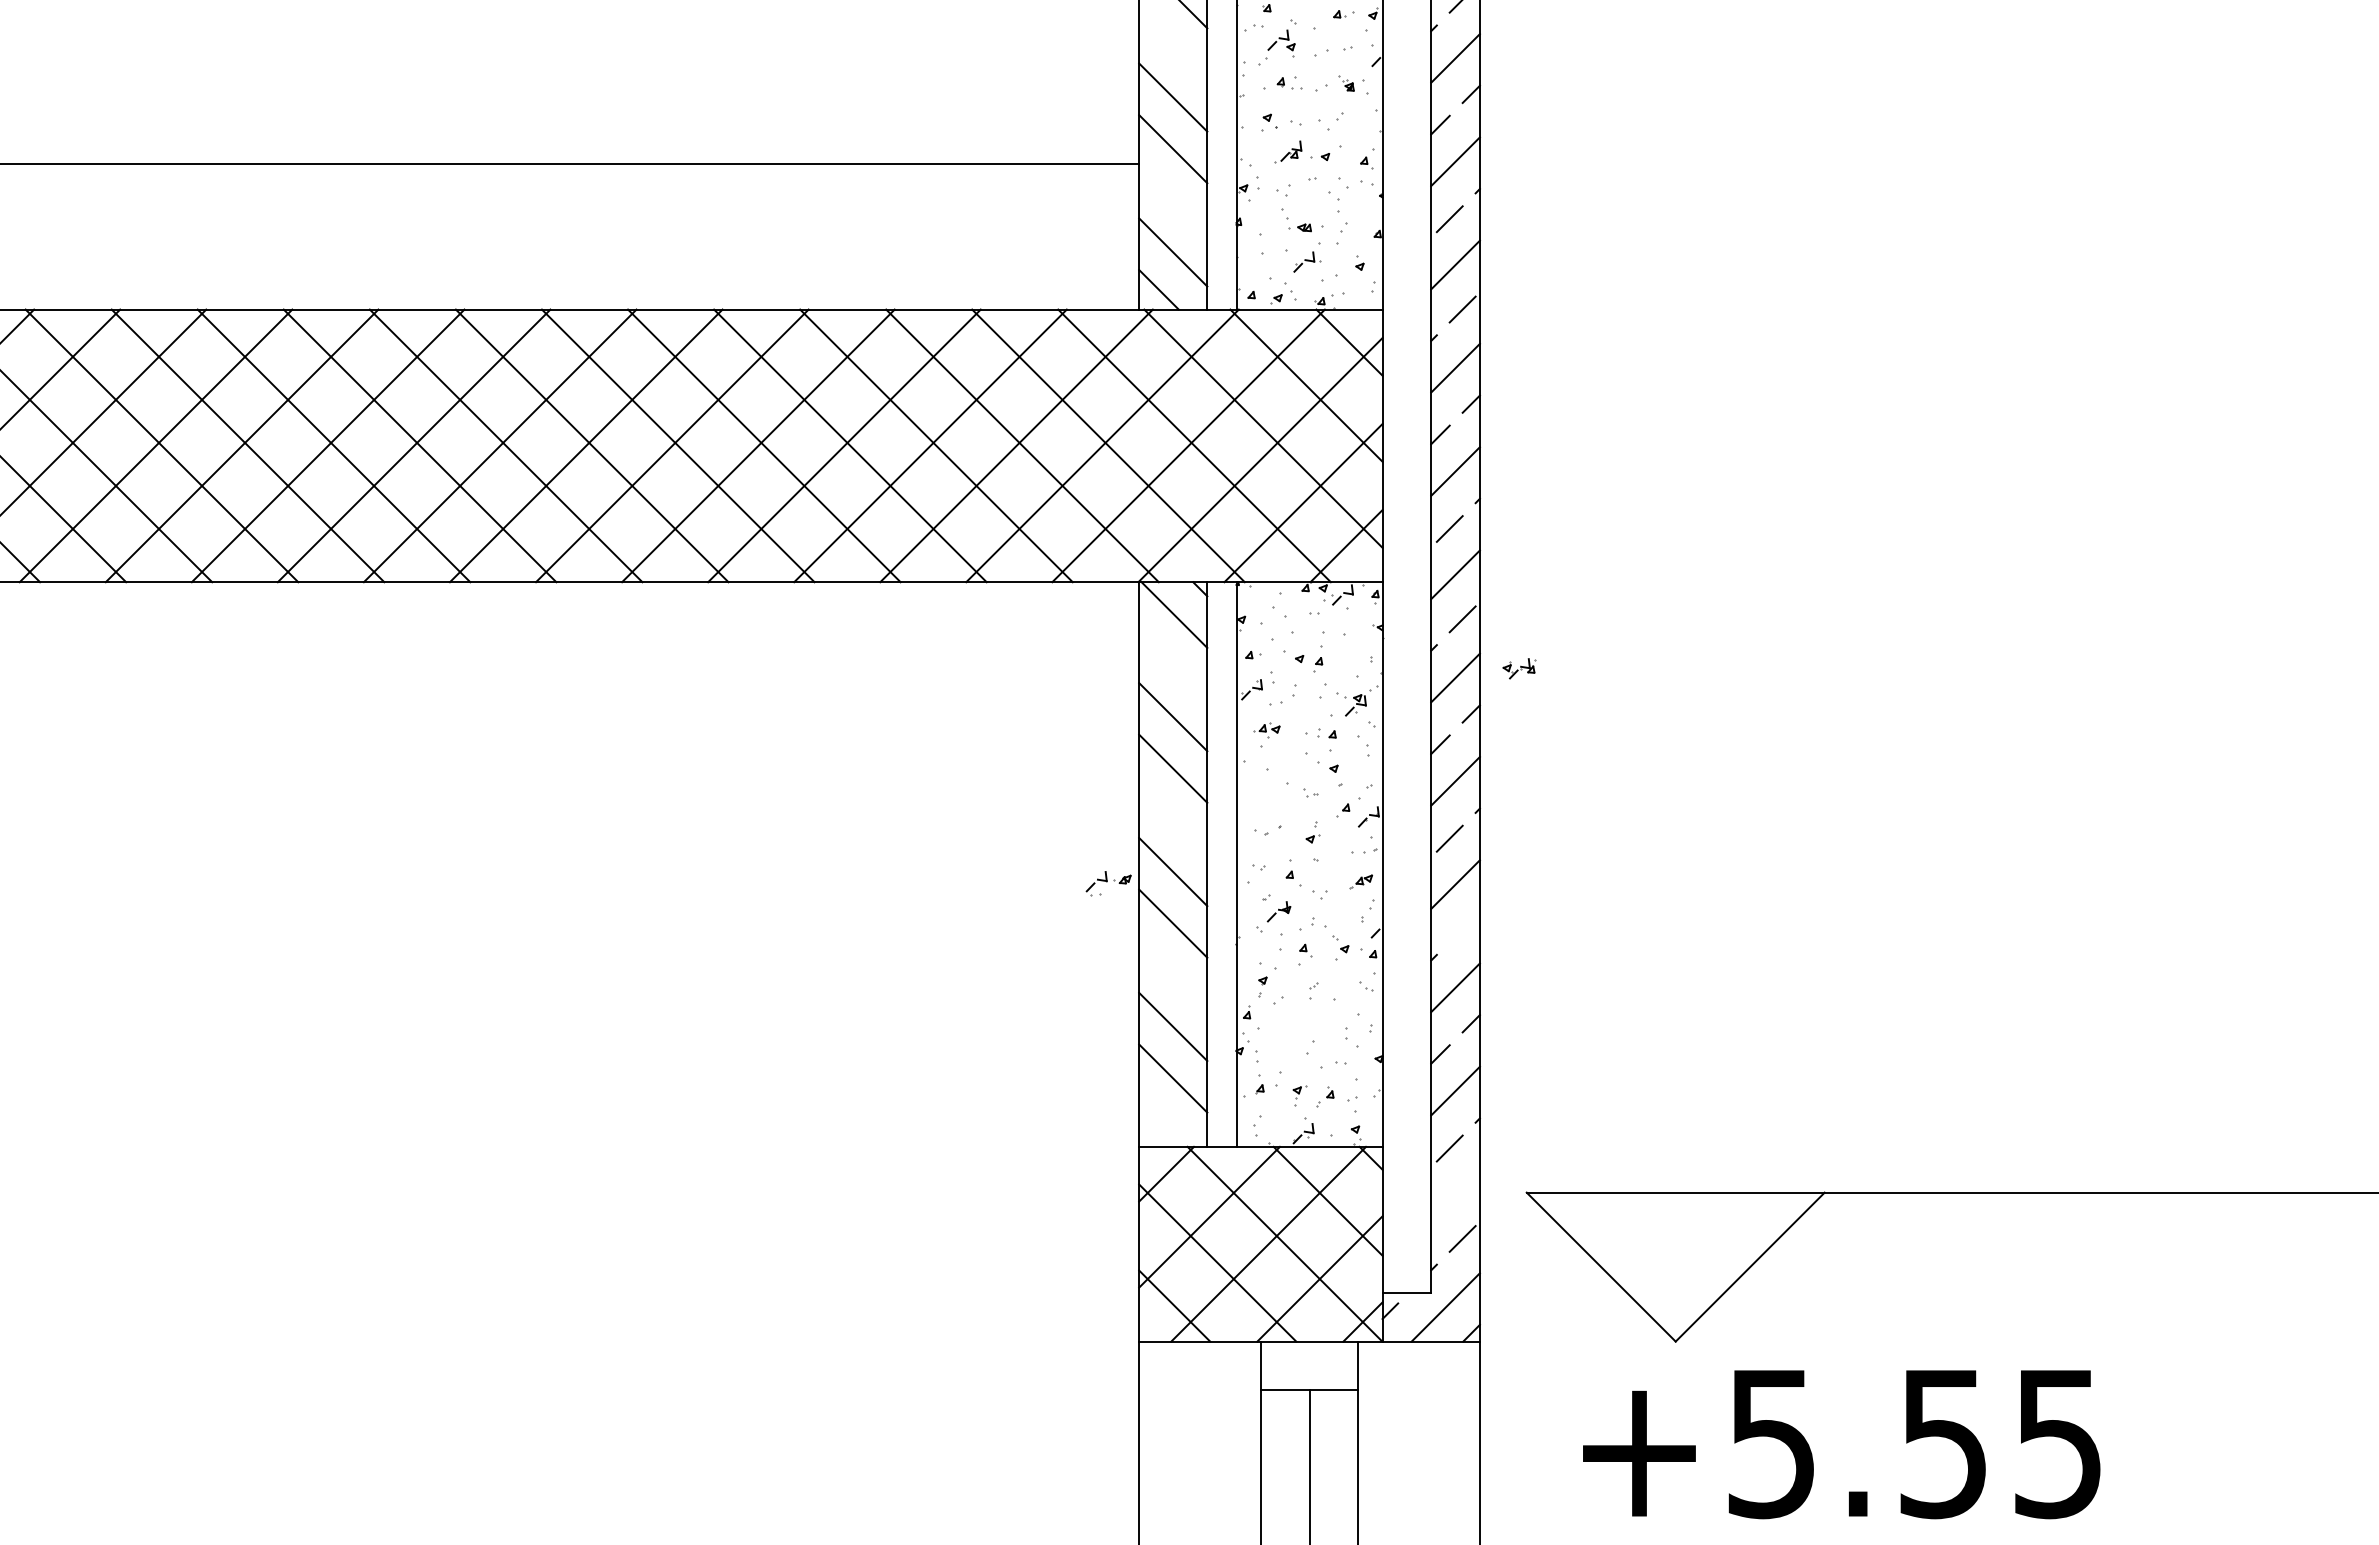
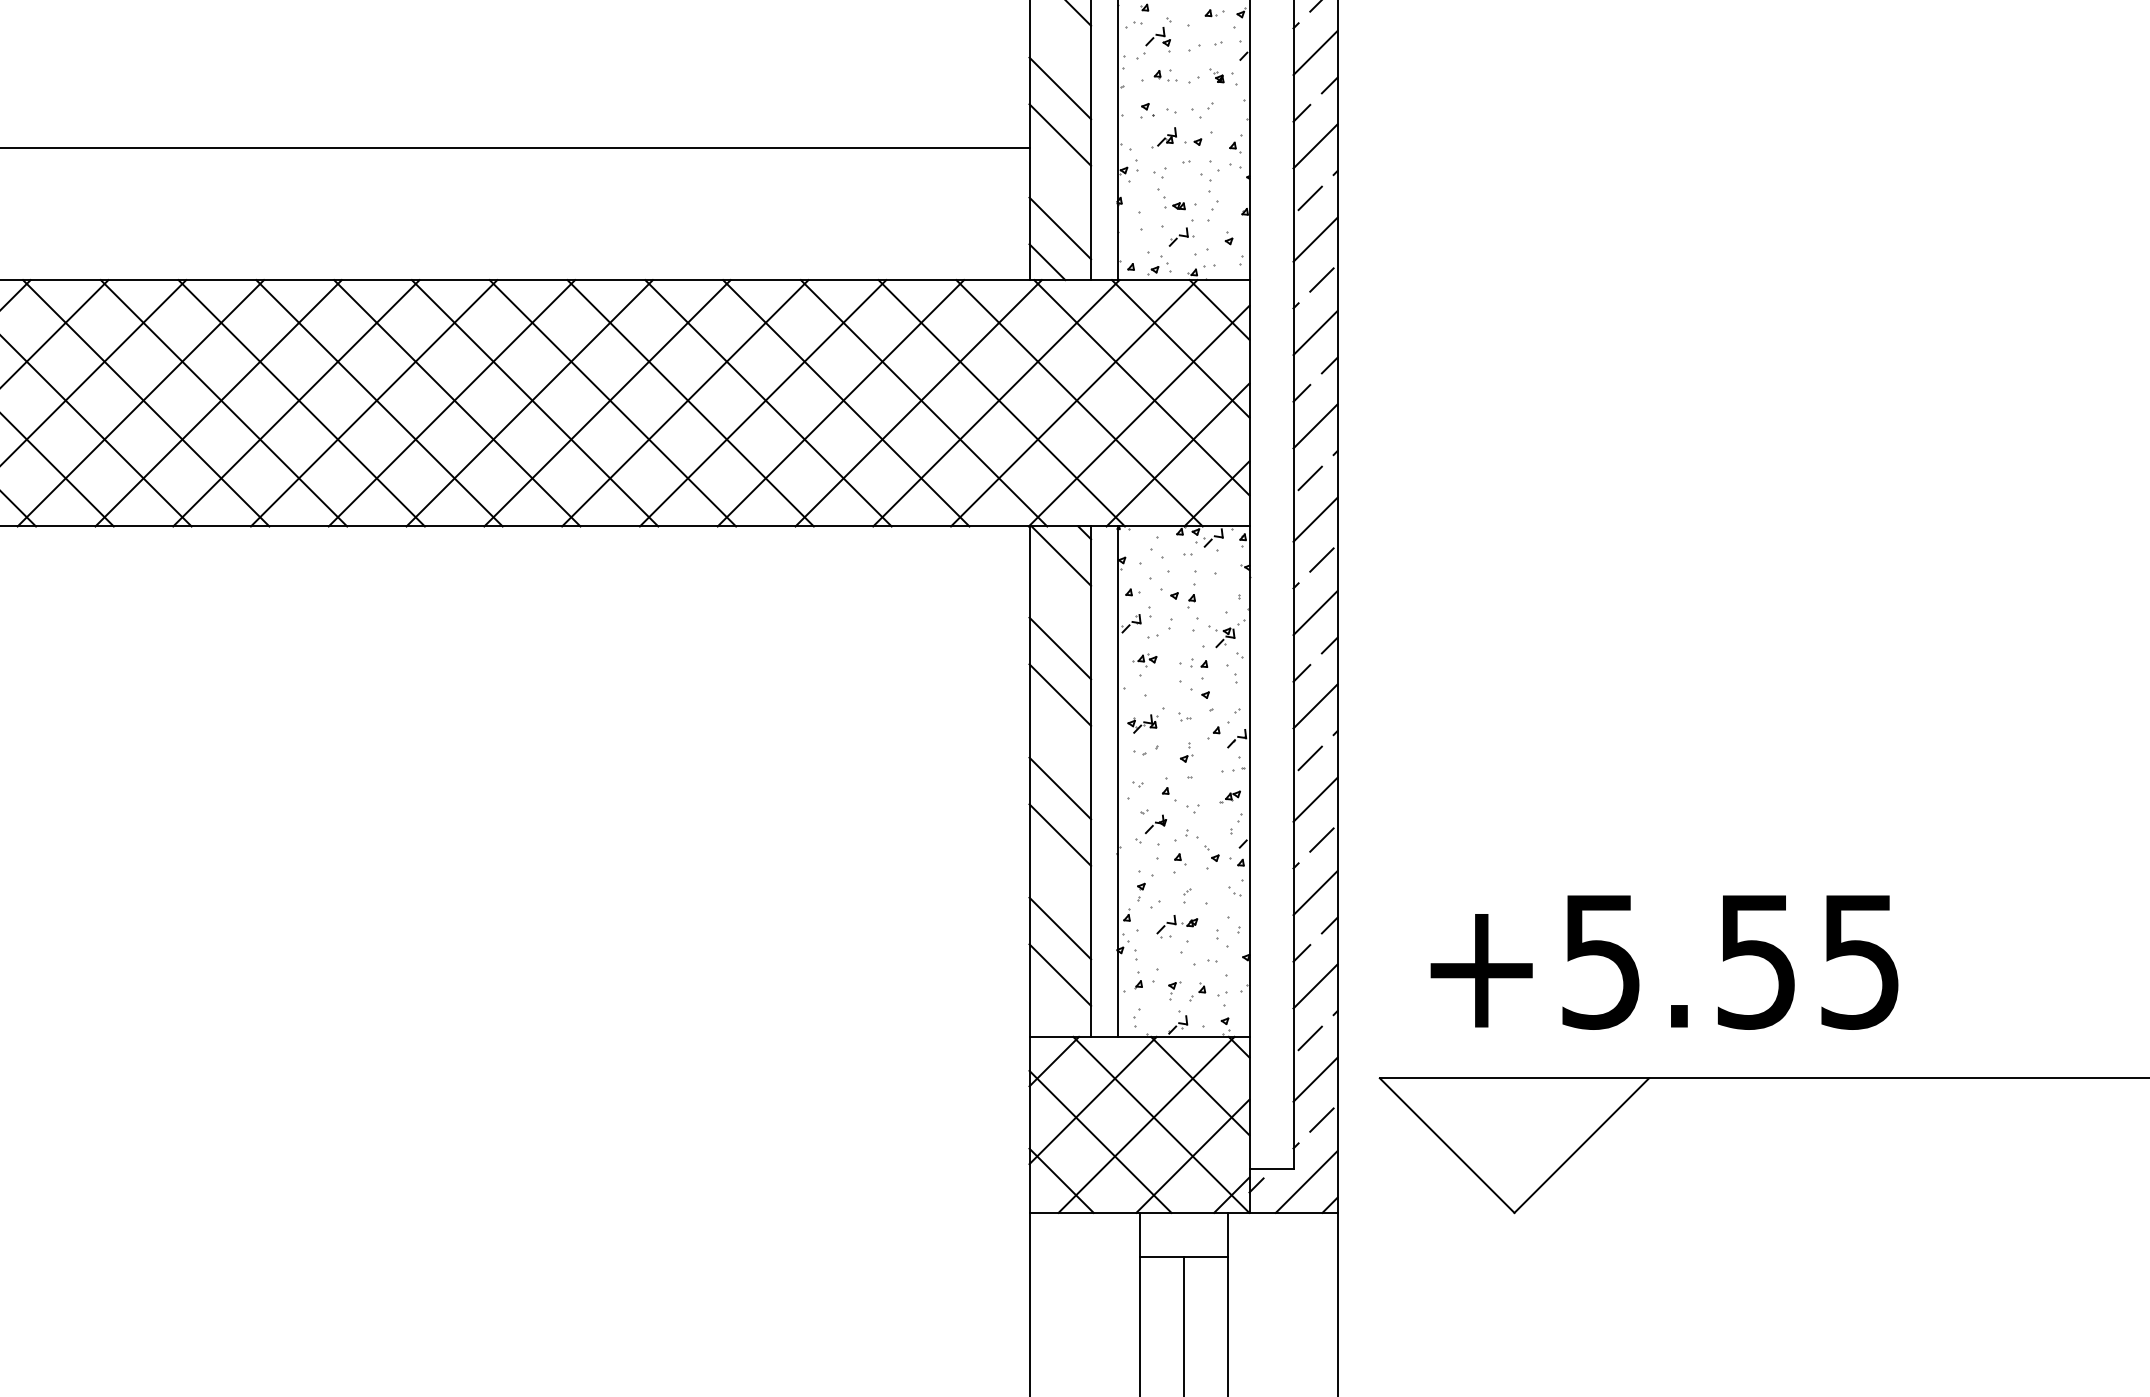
part: (1519, 668) -> (1142, 723), moved
part: (1108, 883) -> (1177, 926), moved
line: (1462, 929) -> (1321, 840), added
line: (1455, 1193) -> (1315, 1079), added
text: (1841, 1444) -> (1664, 962), moved

